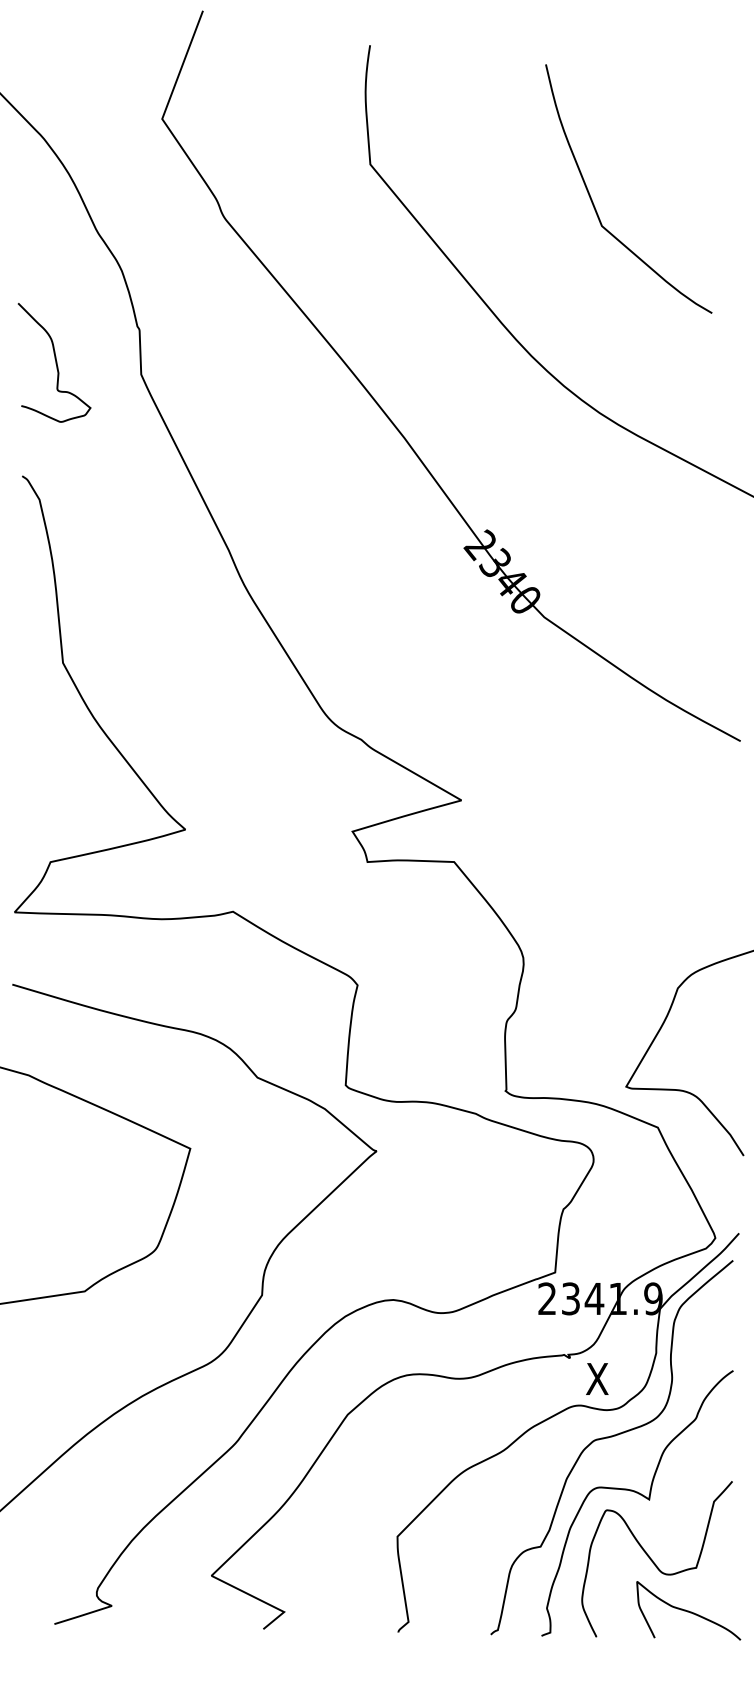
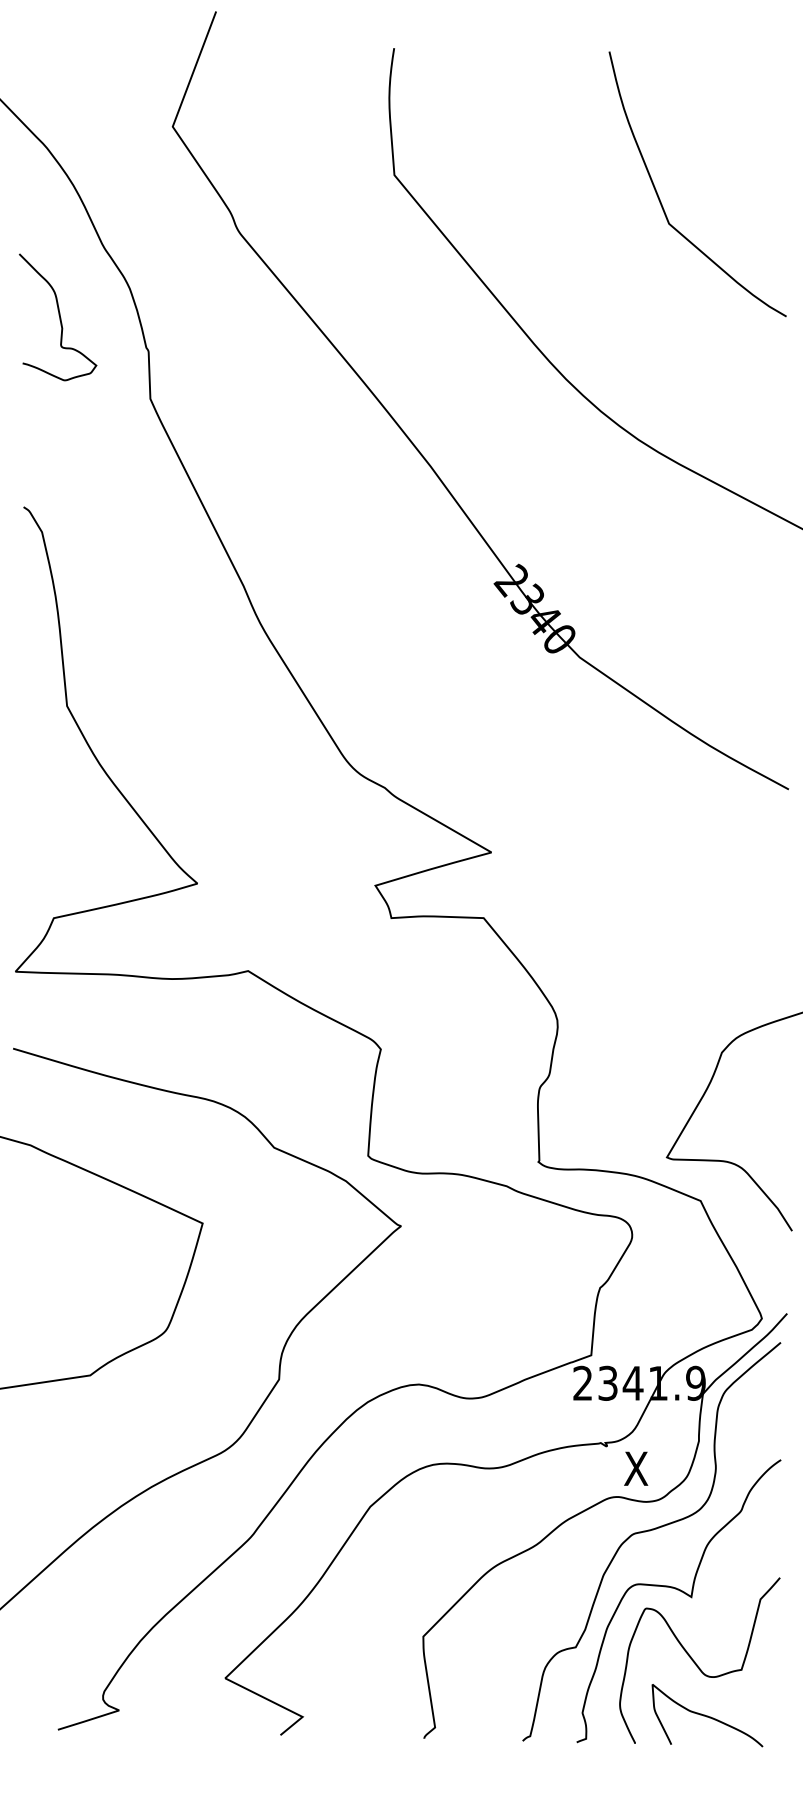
curve: (594, 205) -> (661, 201), moved
curve: (55, 362) -> (59, 317), moved
curve: (688, 1610) -> (707, 1715), moved

